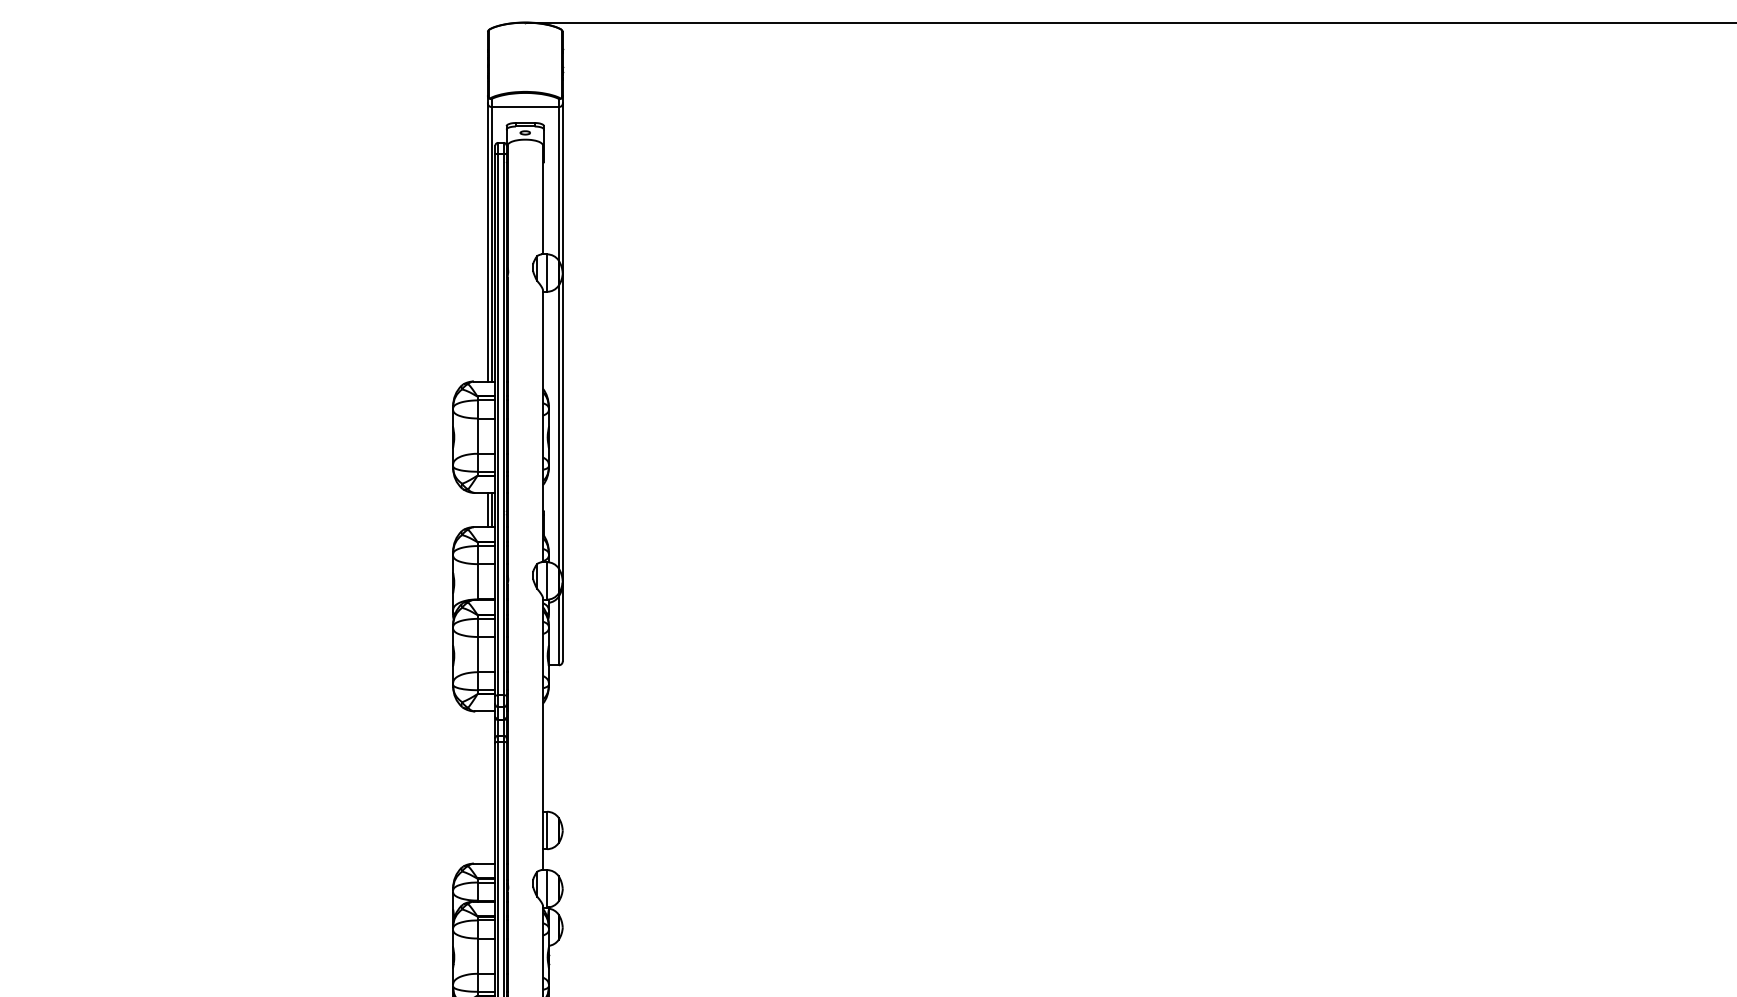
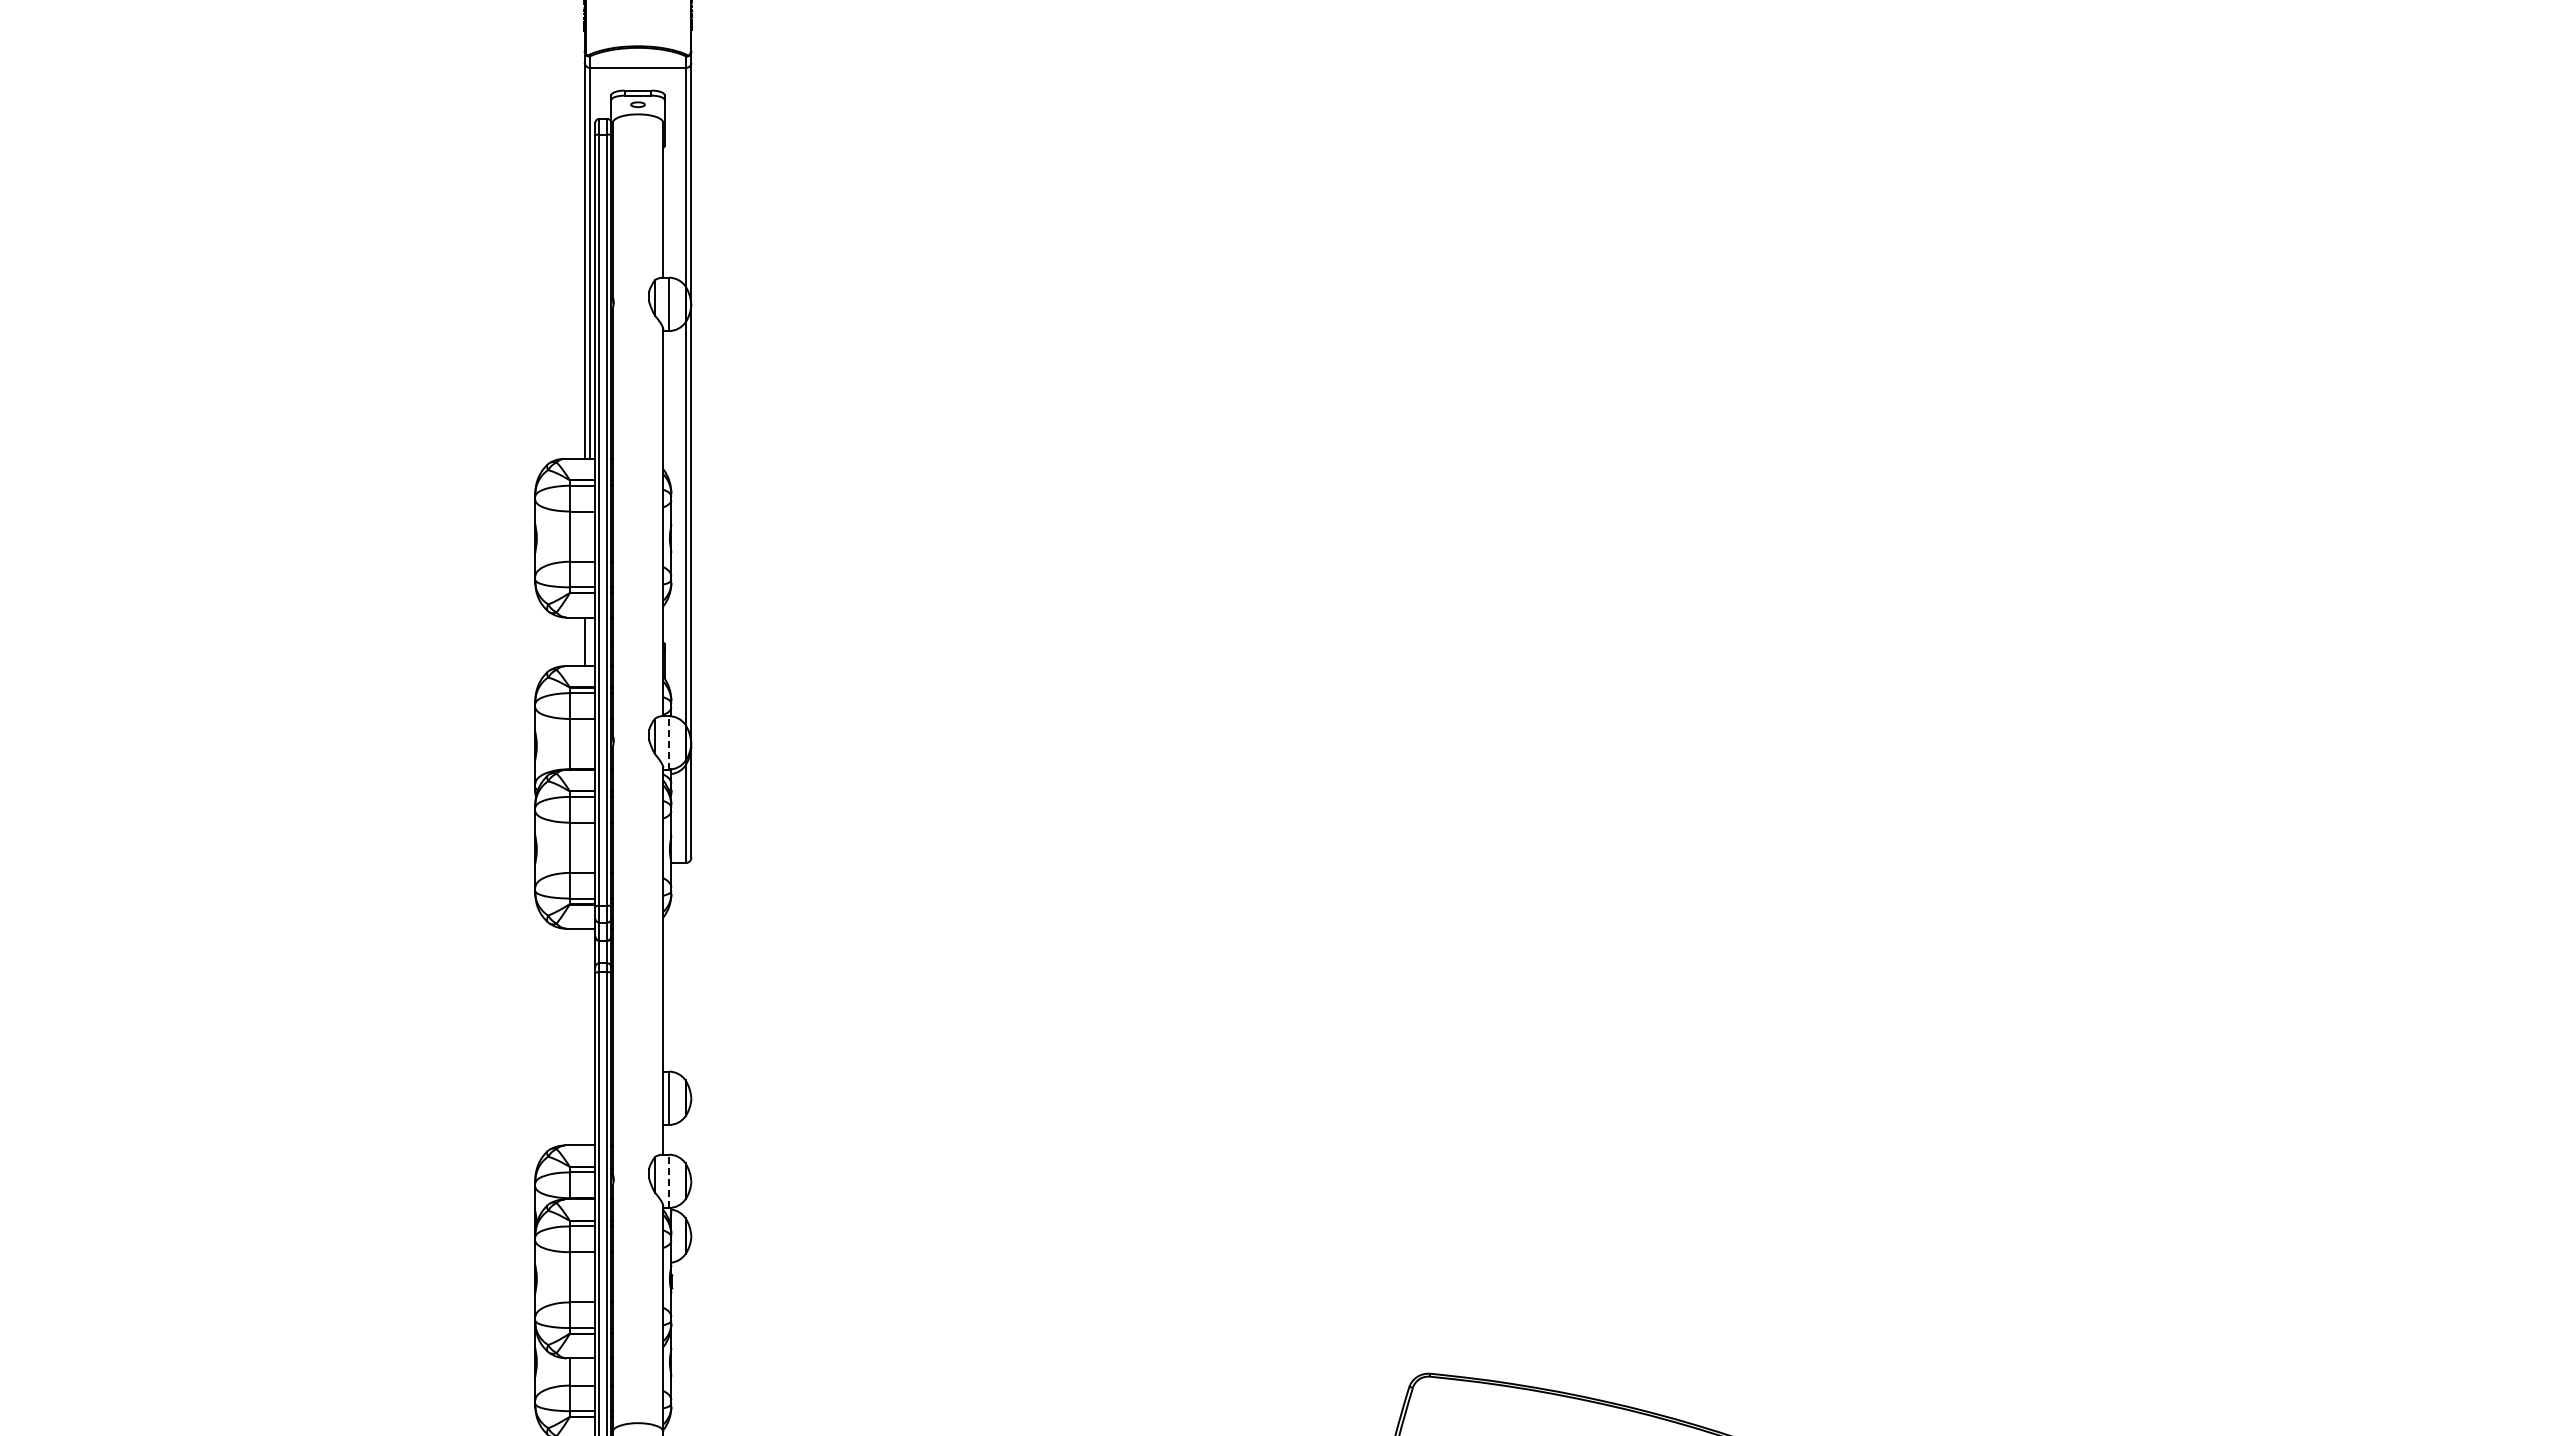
line: (491, 509) -> (590, 641), removed
line: (547, 580) -> (669, 742), solid -> dashed
line: (547, 888) -> (669, 1181), solid -> dashed

